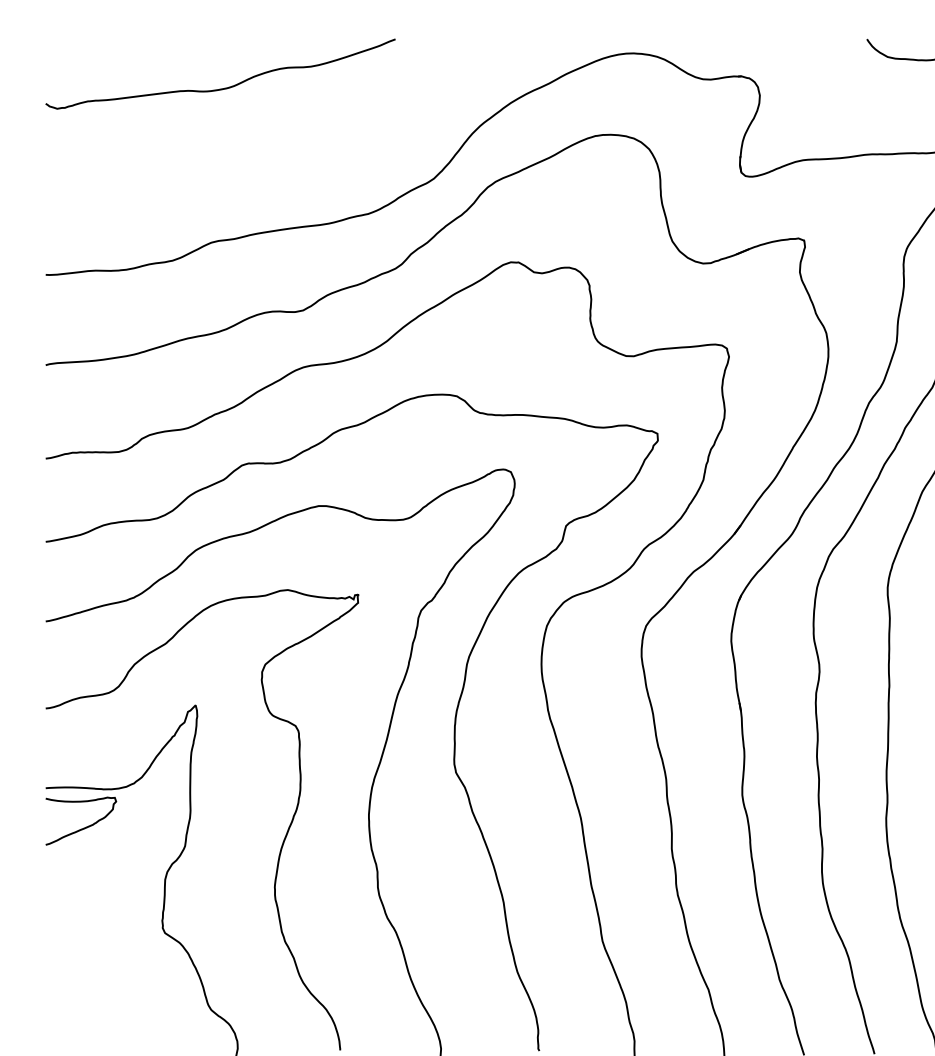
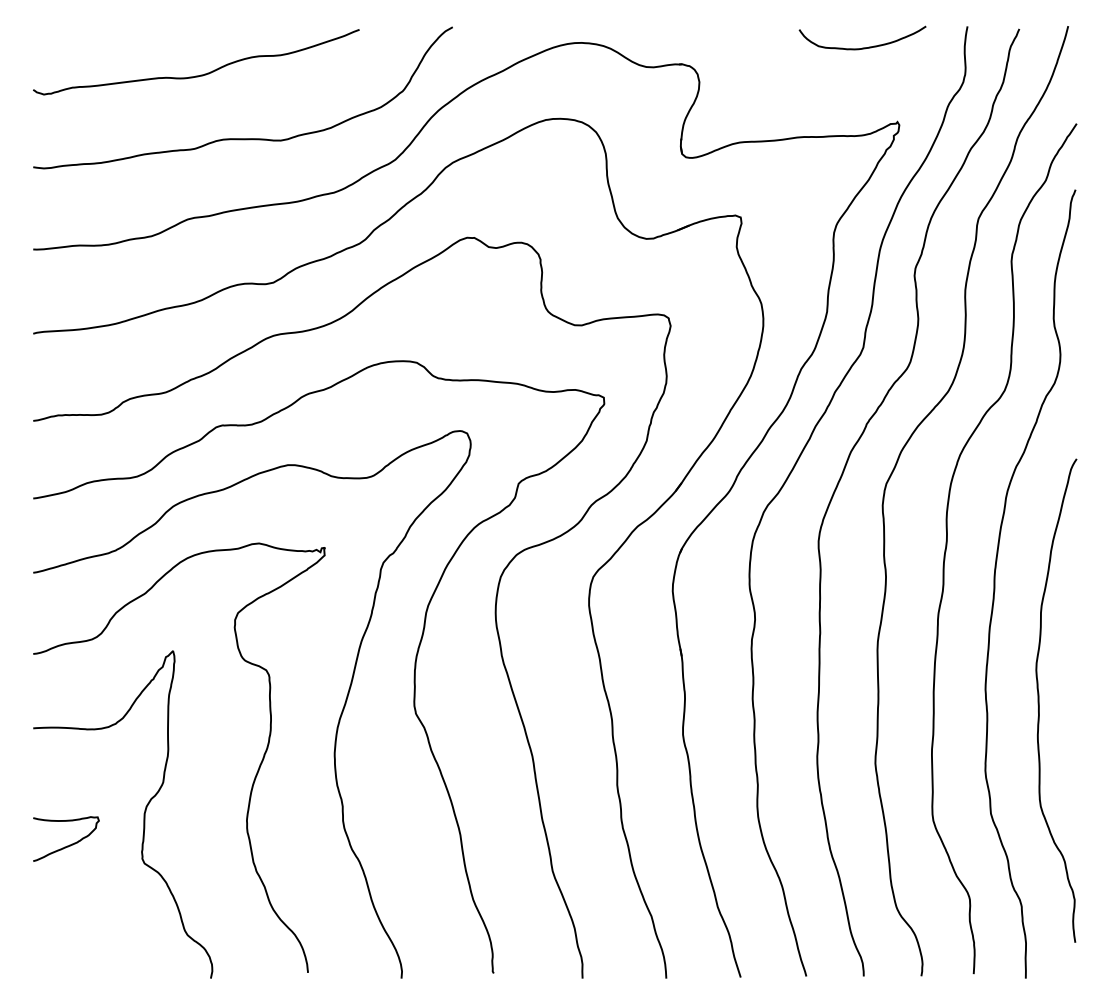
curve: (270, 155) -> (242, 138), added
curve: (84, 826) -> (69, 844), moved

